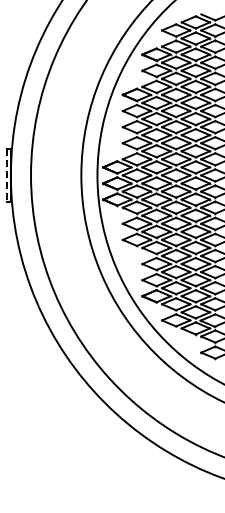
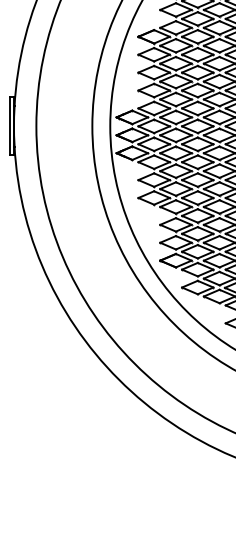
line: (6, 175) -> (9, 126), dashed -> solid

